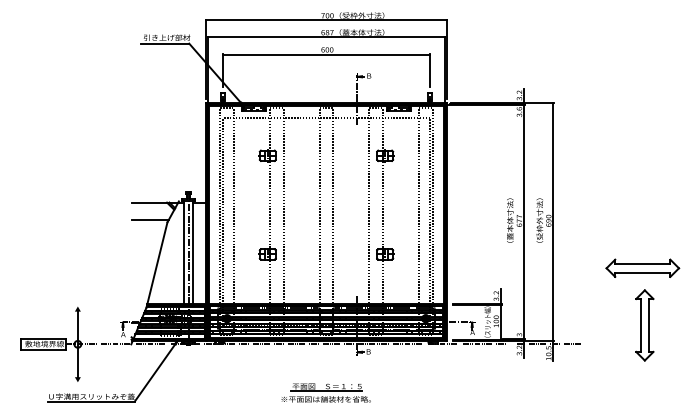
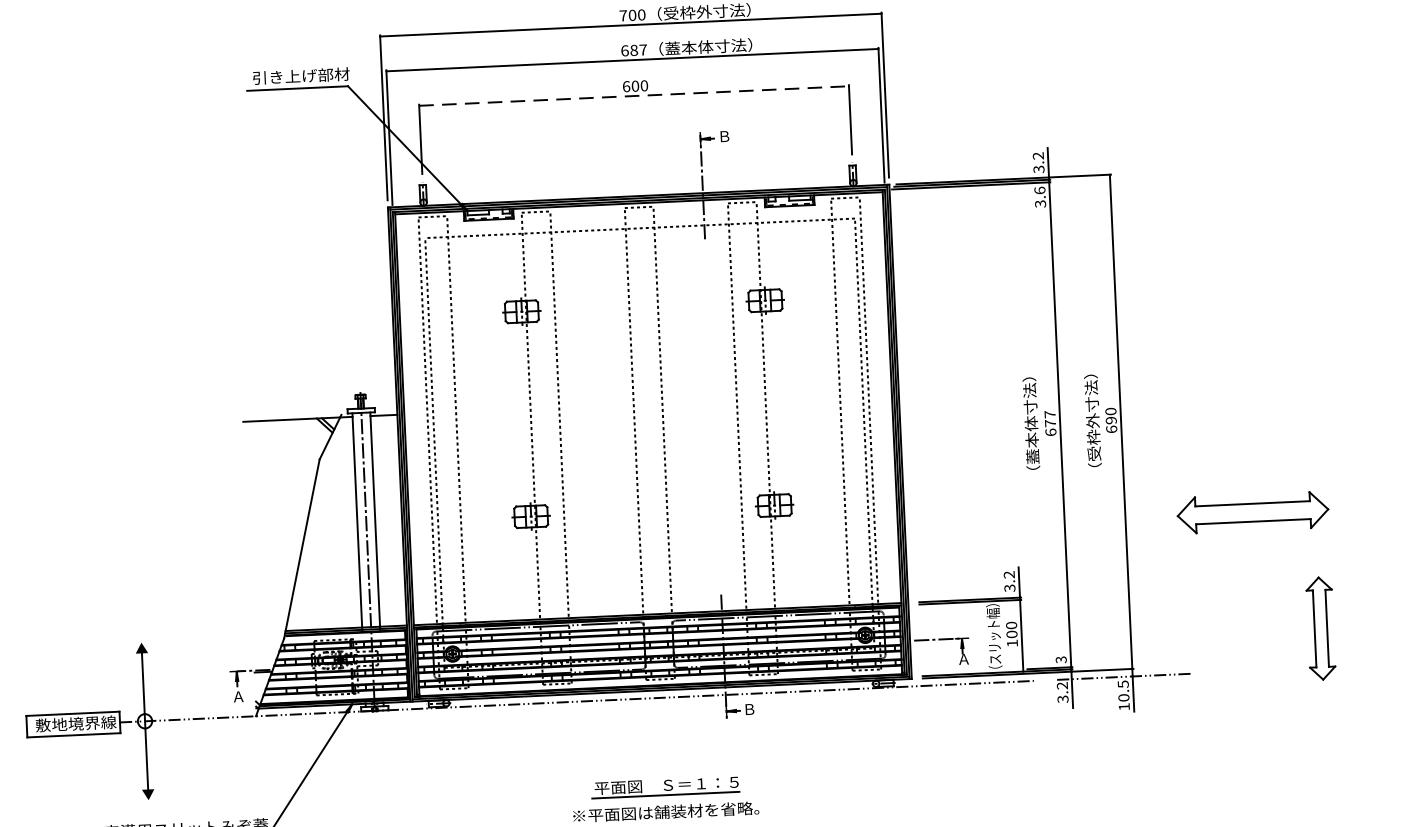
line: (327, 54) -> (636, 95), solid -> dashed
line: (149, 219) -> (282, 455), removed
part: (642, 267) -> (1252, 511), moved
part: (644, 325) -> (1320, 628), size x0.7

